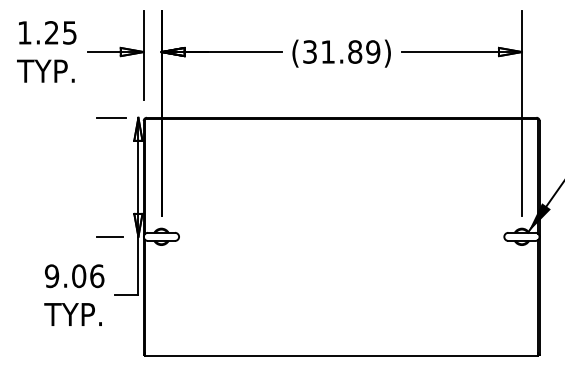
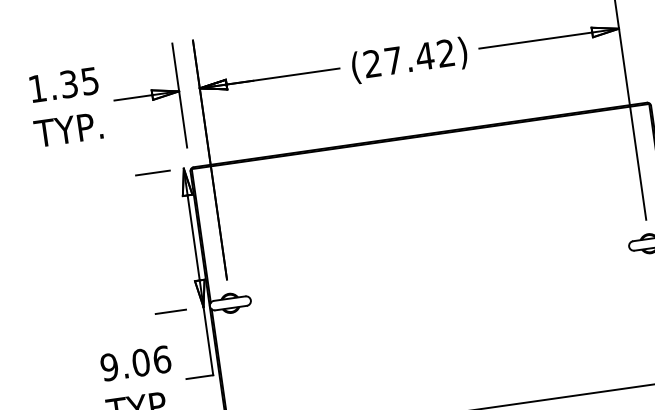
text: (51, 32) -> (68, 83), 1.25 -> 1.35
text: (341, 51) -> (409, 57), (31.89) -> (27.42)

